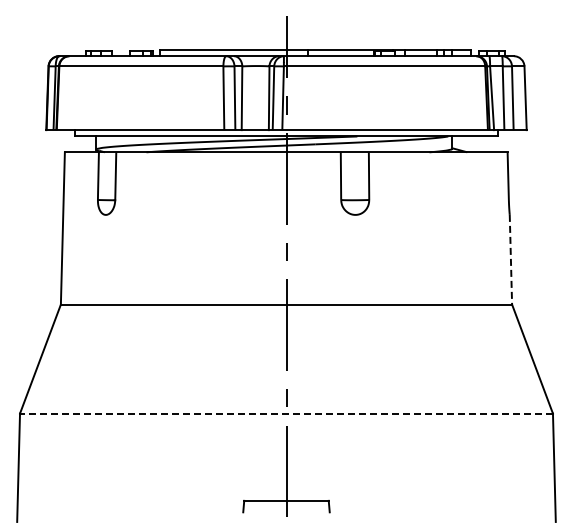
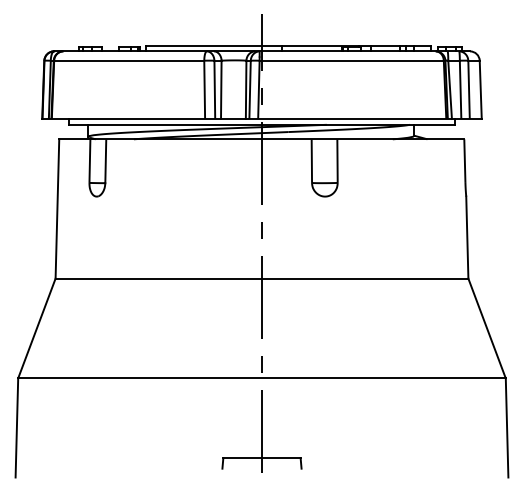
line: (510, 259) -> (466, 237), dashed -> solid
line: (285, 413) -> (261, 378), dashed -> solid

